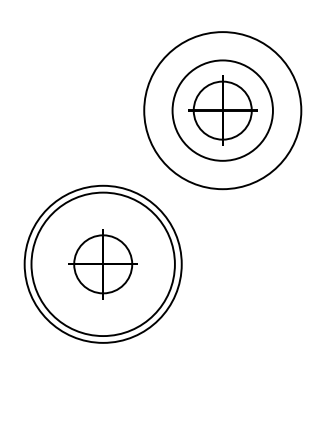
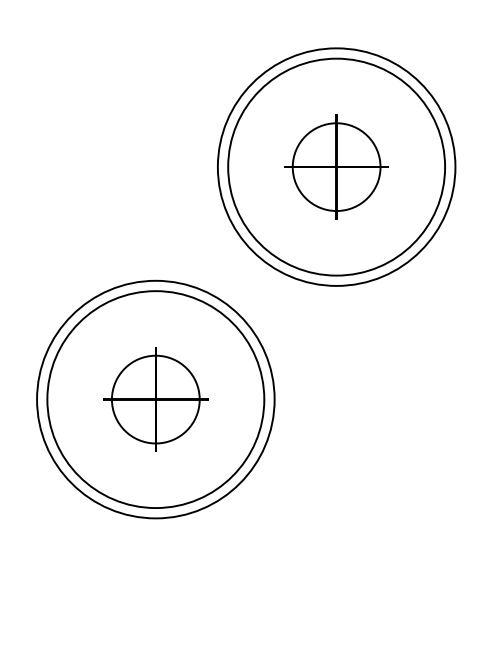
circle: (222, 110) -> (336, 166), size x1.43

